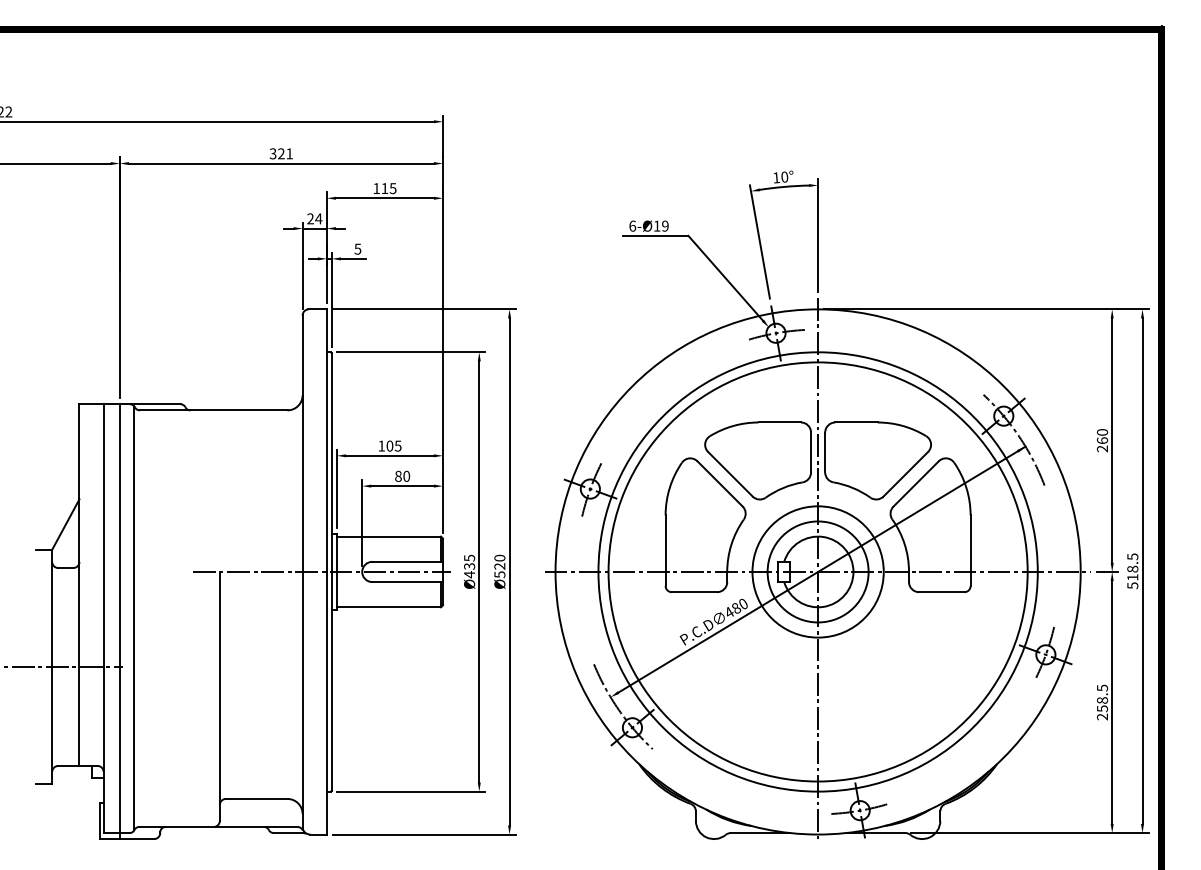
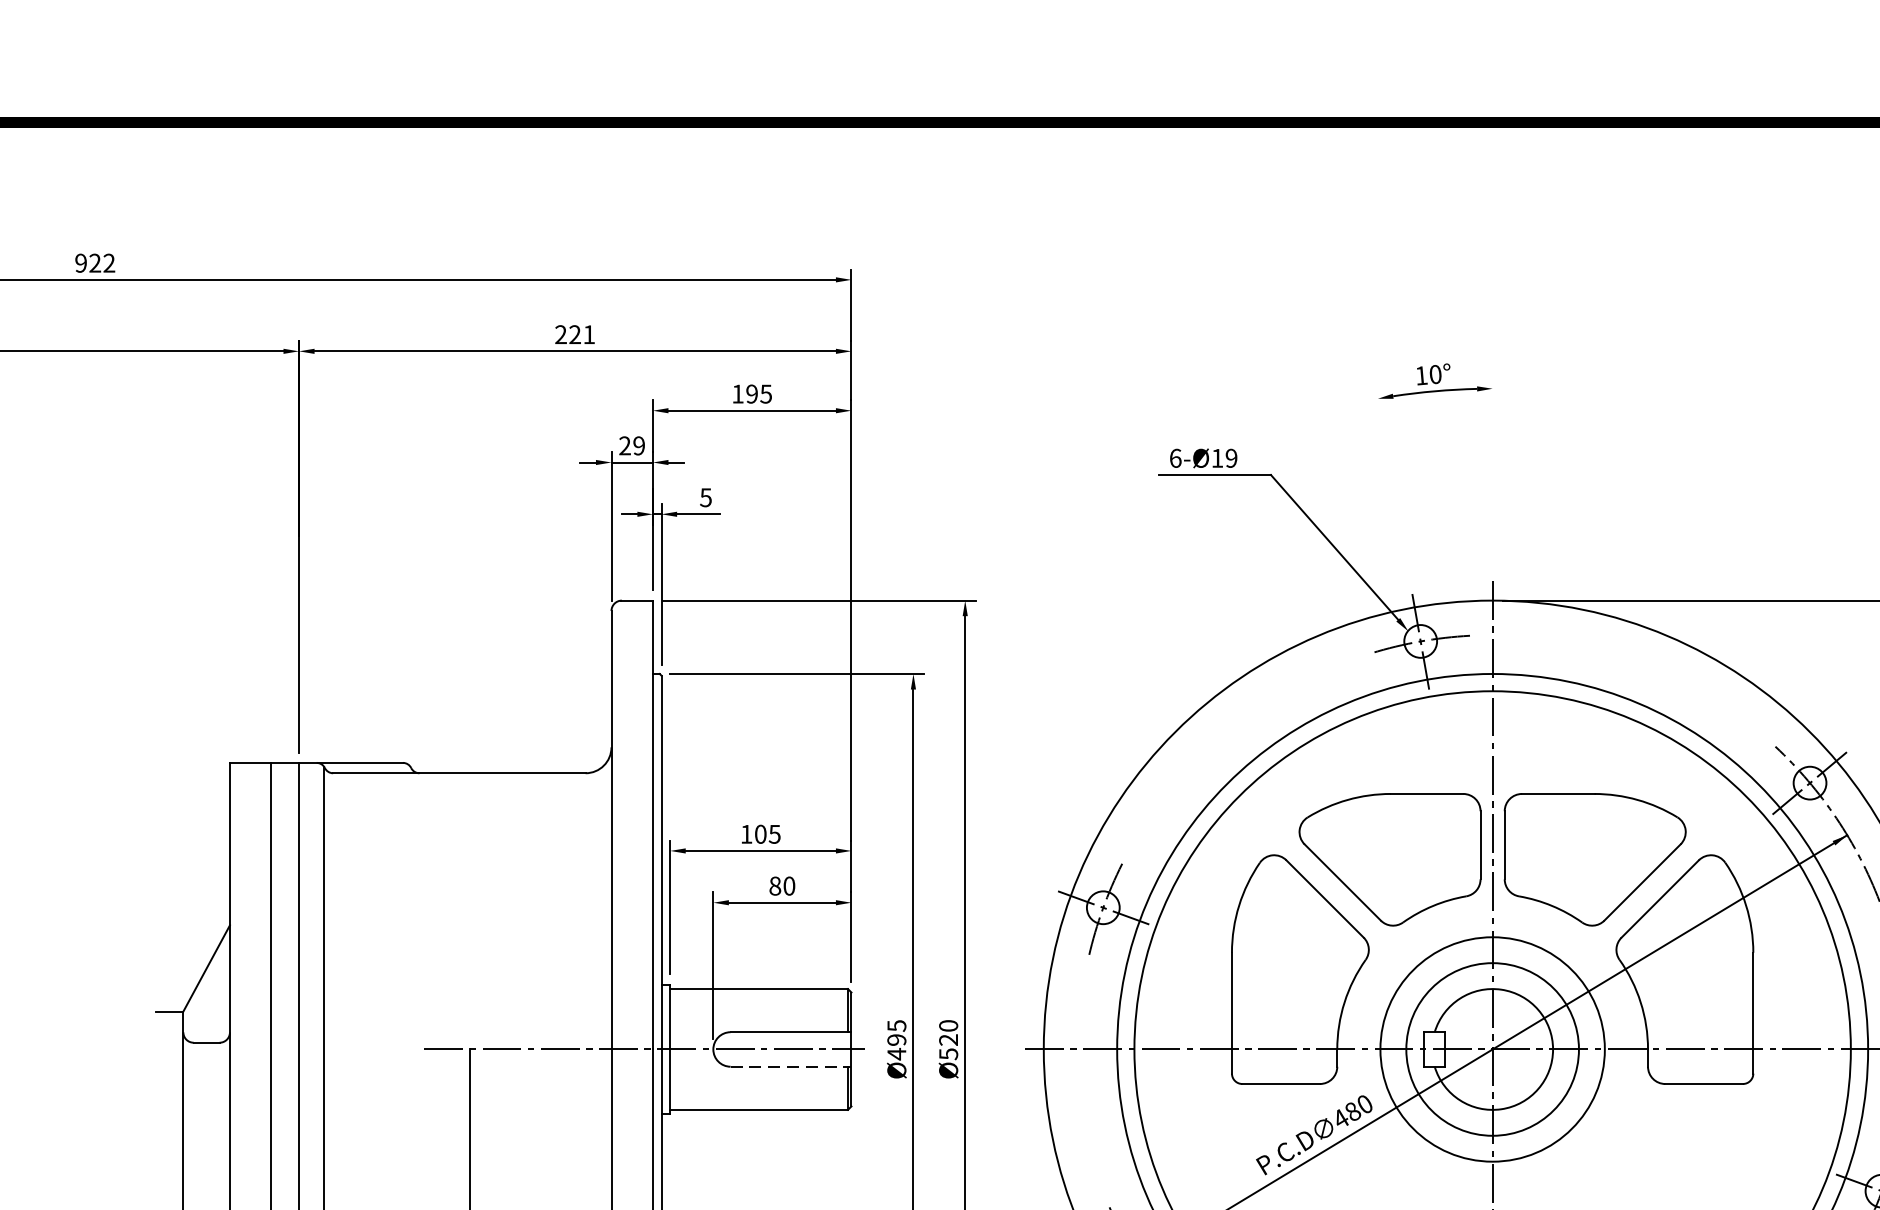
text: (272, 154) -> (559, 335), 321 -> 221
text: (384, 188) -> (751, 393), 115 -> 195
text: (318, 218) -> (638, 445), 24 -> 29
line: (818, 235) -> (1493, 474), removed
line: (759, 241) -> (1392, 484), removed
text: (469, 566) -> (896, 1040), Ø435 -> Ø495
line: (408, 582) -> (792, 1067), solid -> dashed

